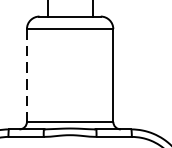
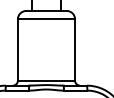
line: (26, 74) -> (17, 49), dashed -> solid

